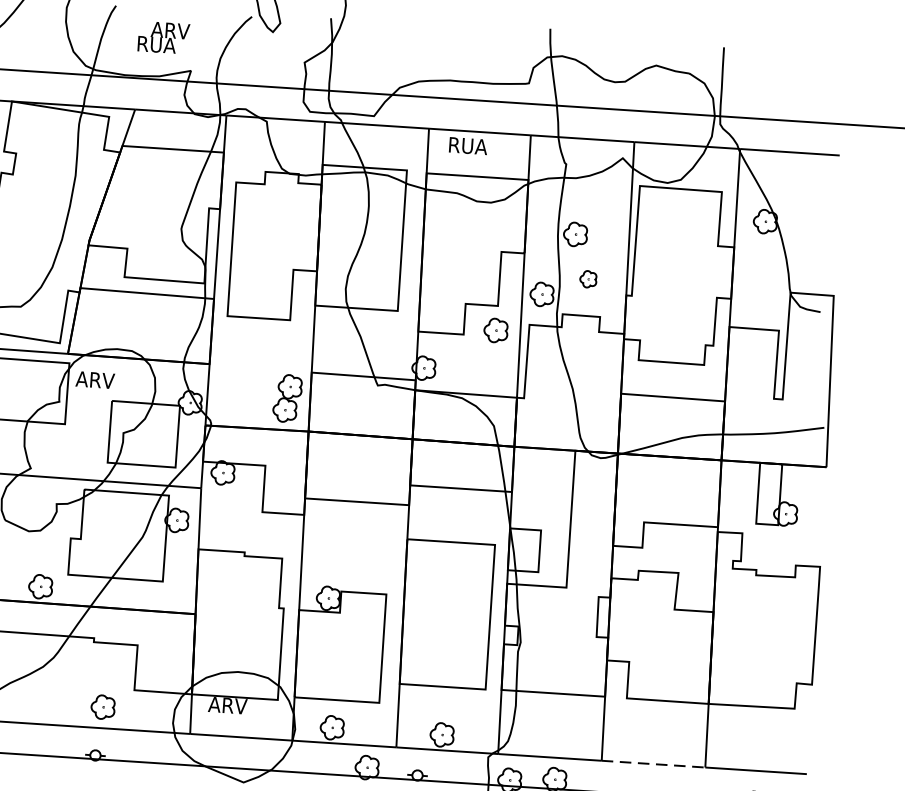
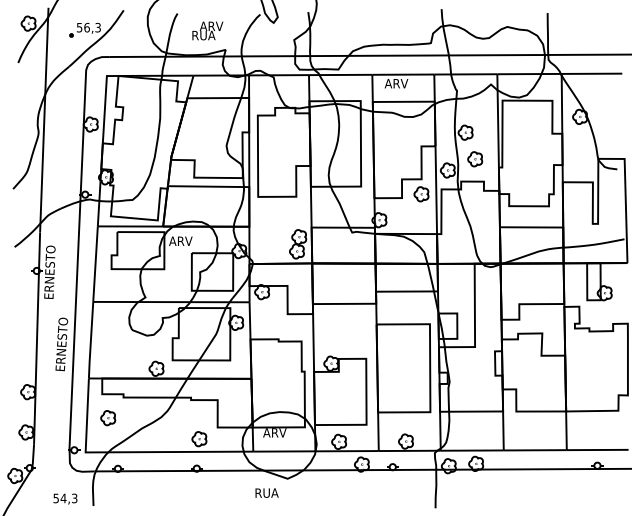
text: (467, 145) -> (396, 83), RUA -> ARV
part: (588, 279) -> (475, 159), size x1.43
line: (653, 764) -> (535, 450), dashed -> solid

